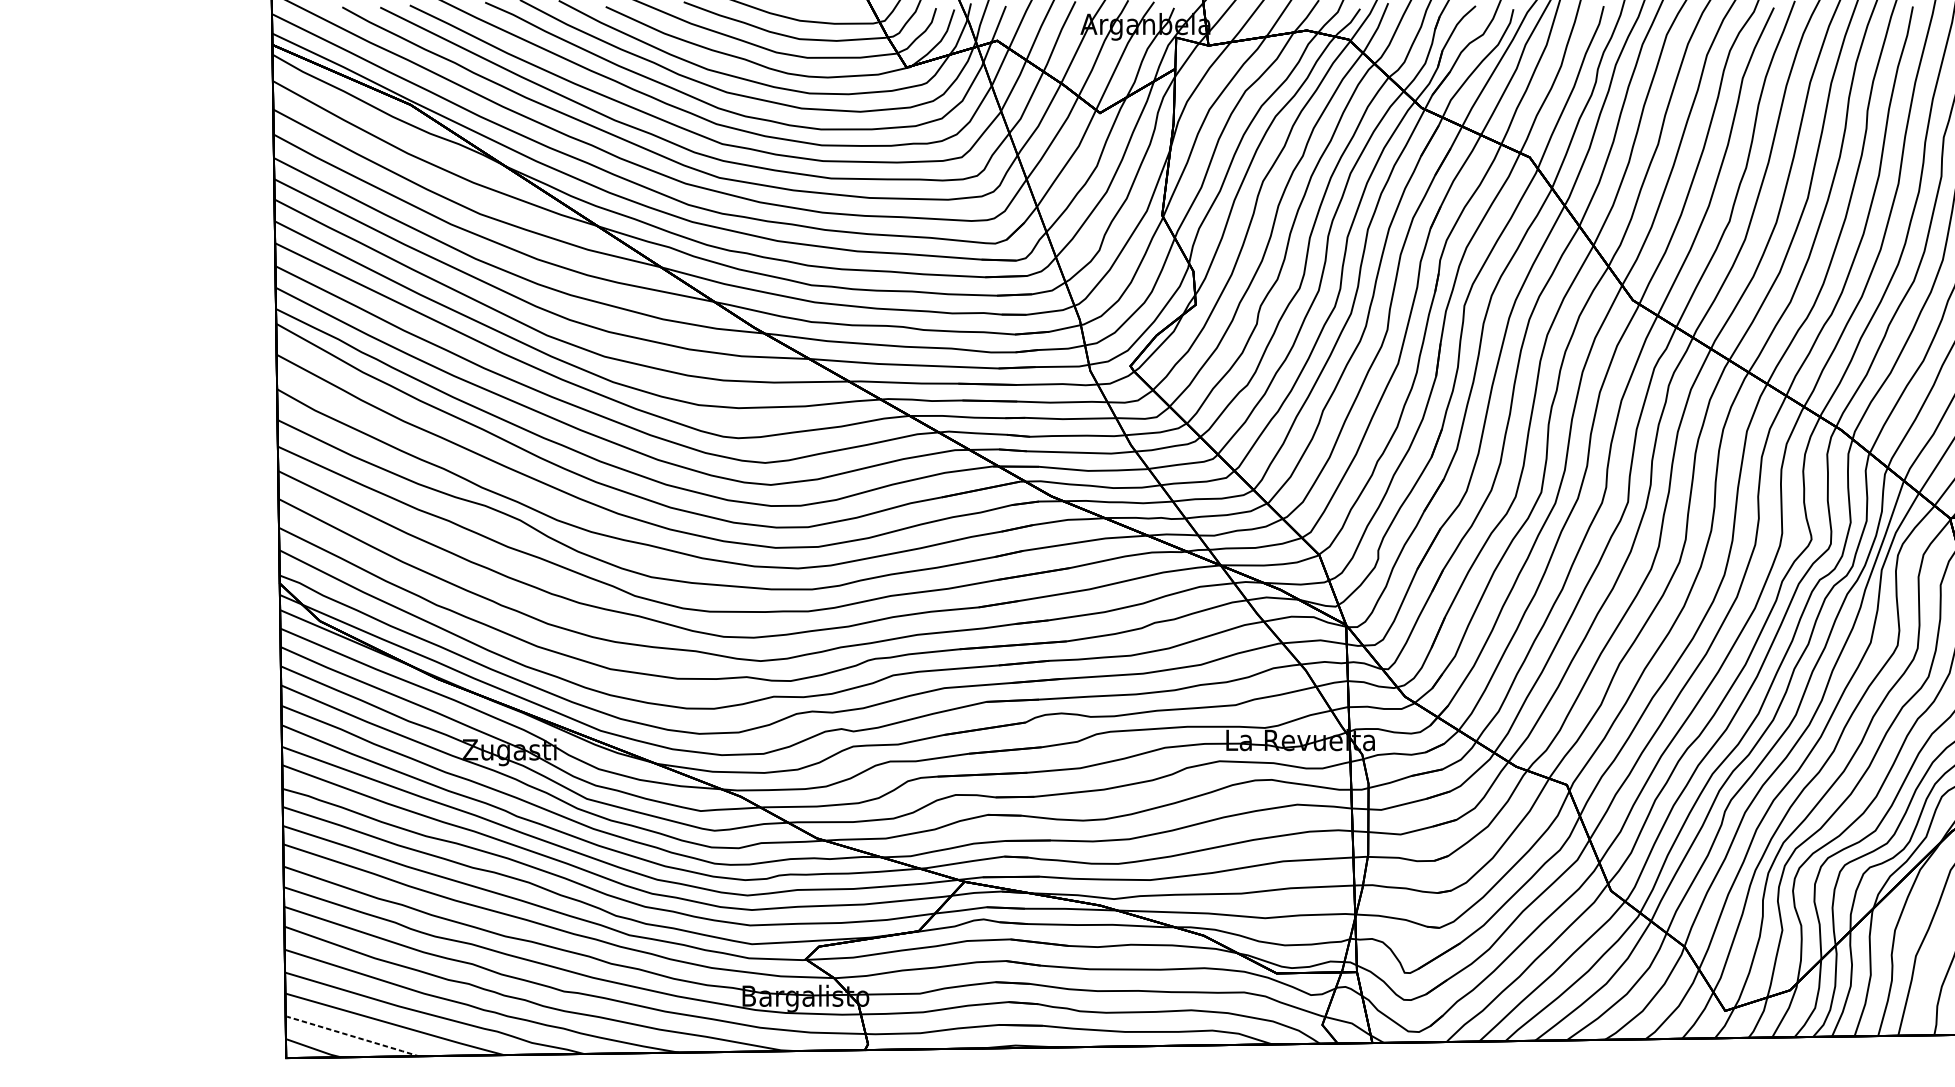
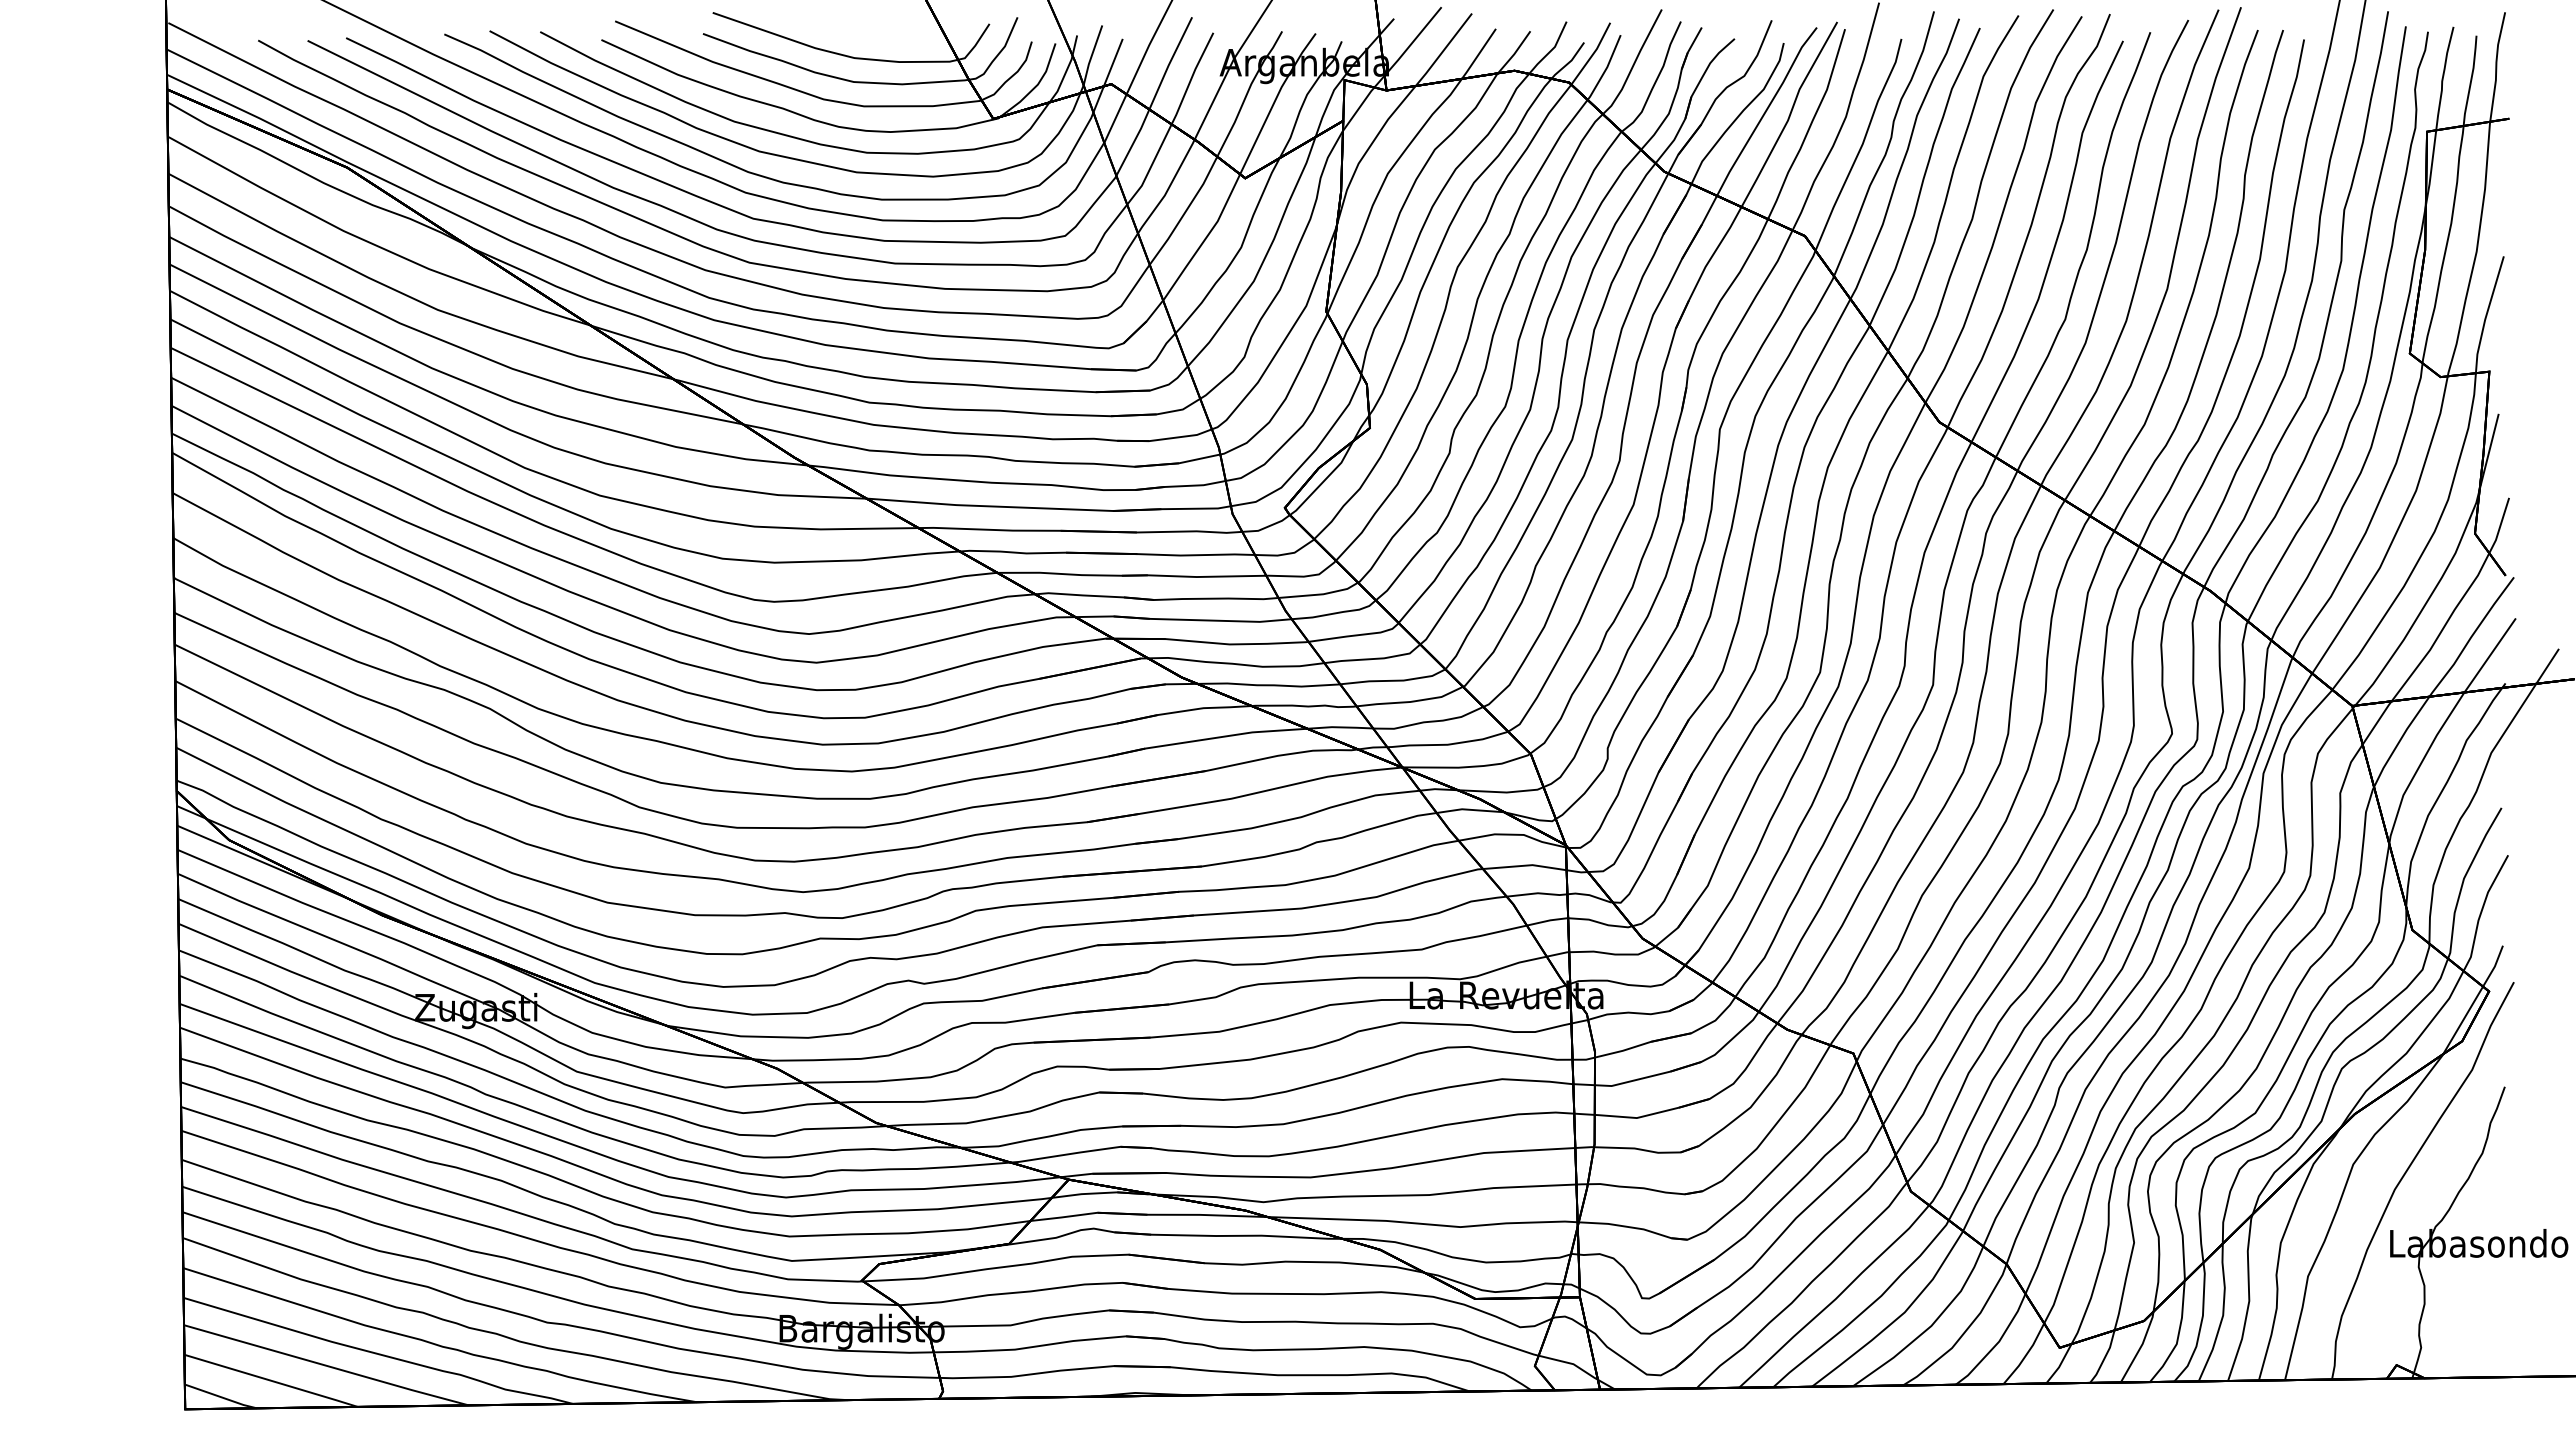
line: (352, 1035) -> (271, 1380), dashed -> solid

